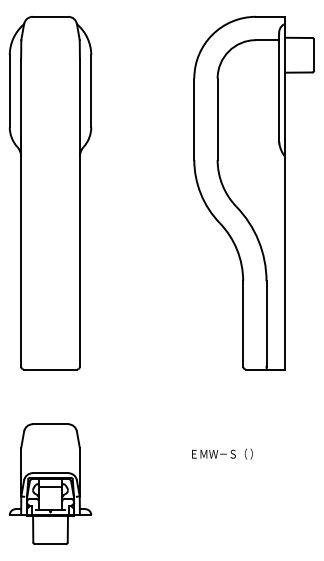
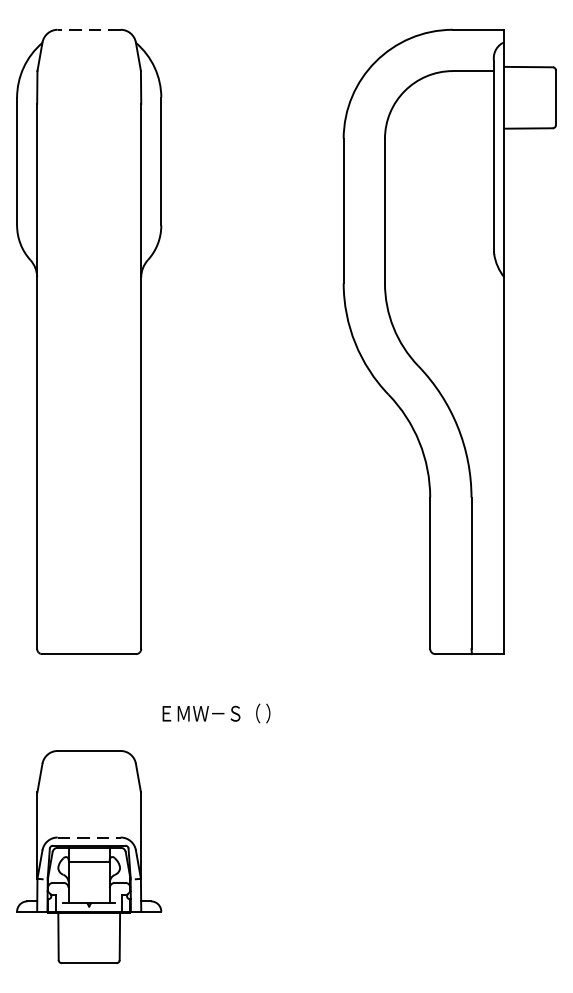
line: (50, 16) -> (89, 29), solid -> dashed
text: (222, 453) -> (216, 712), moved
line: (50, 473) -> (89, 838), solid -> dashed

